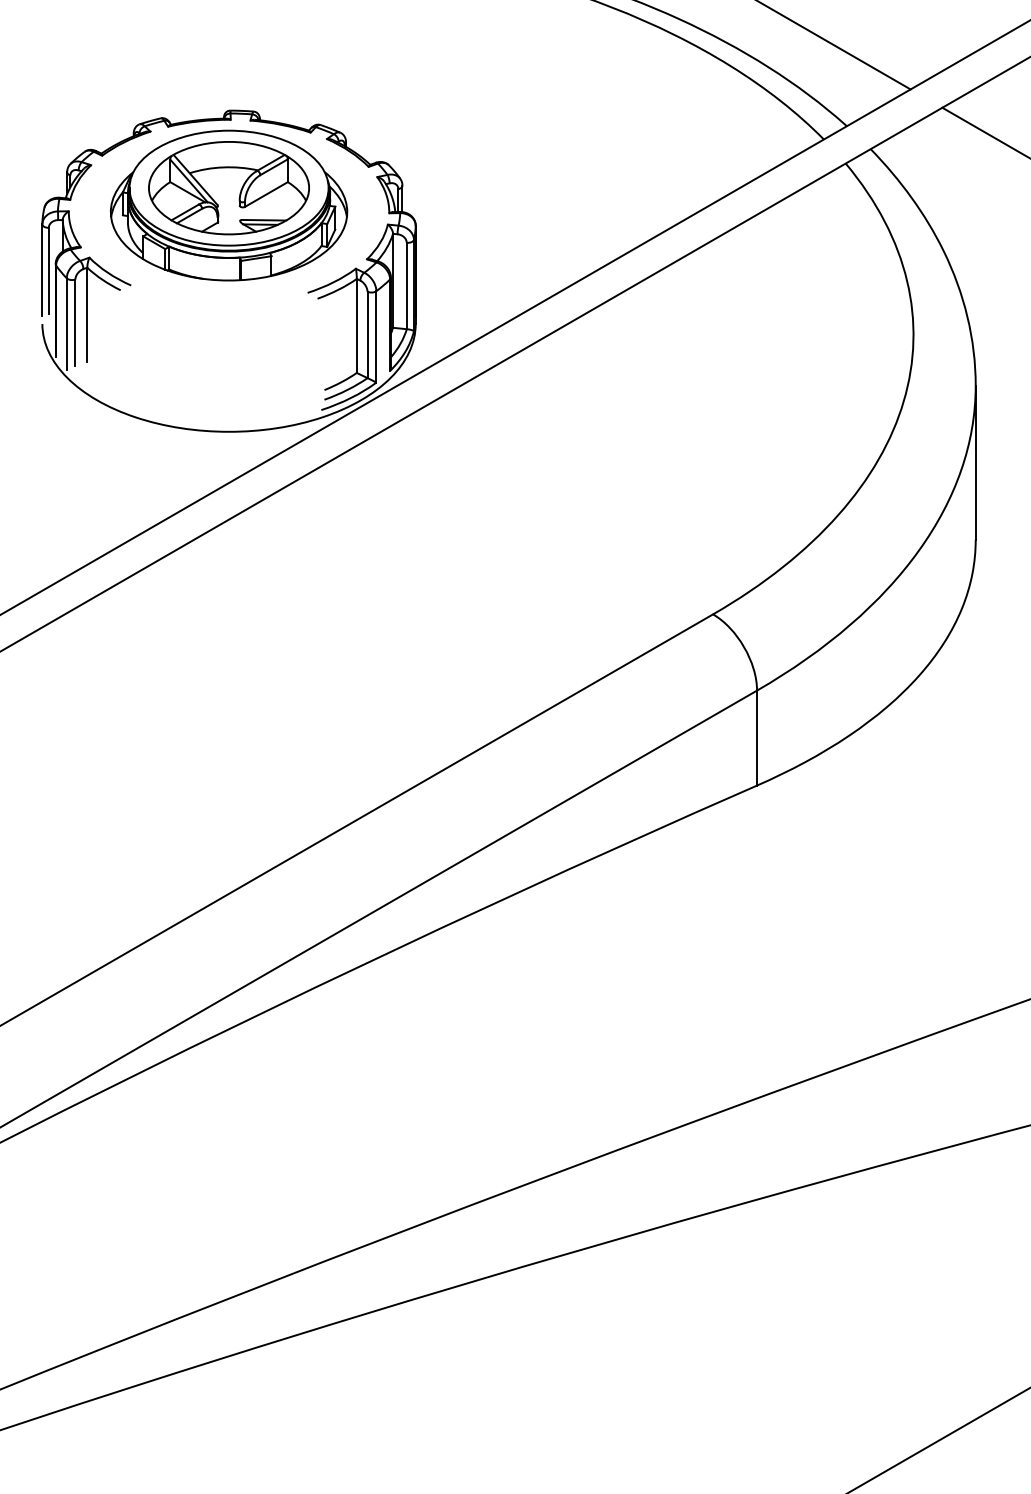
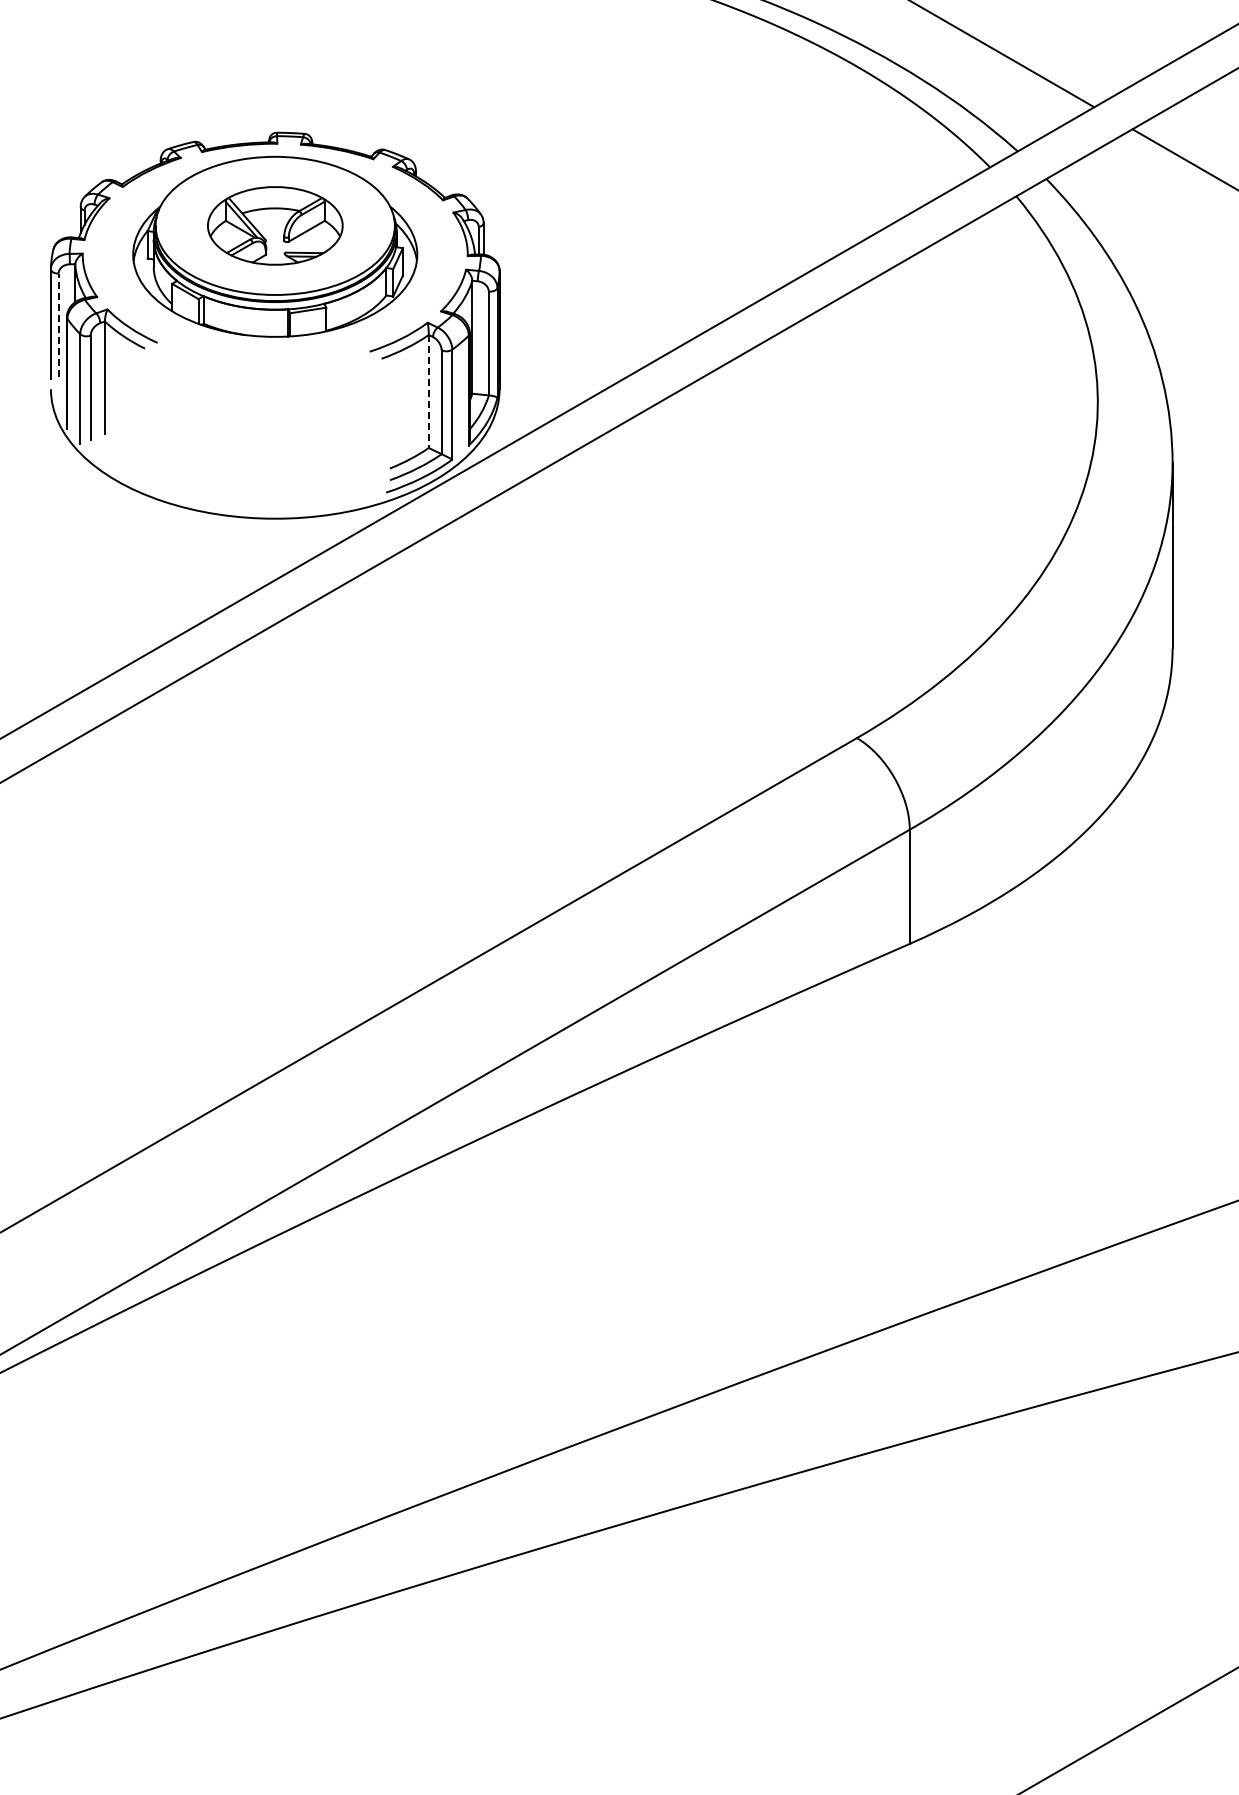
part: (229, 187) -> (275, 225), size x0.7
line: (48, 271) -> (58, 325), solid -> dashed
line: (356, 326) -> (428, 392), solid -> dashed

